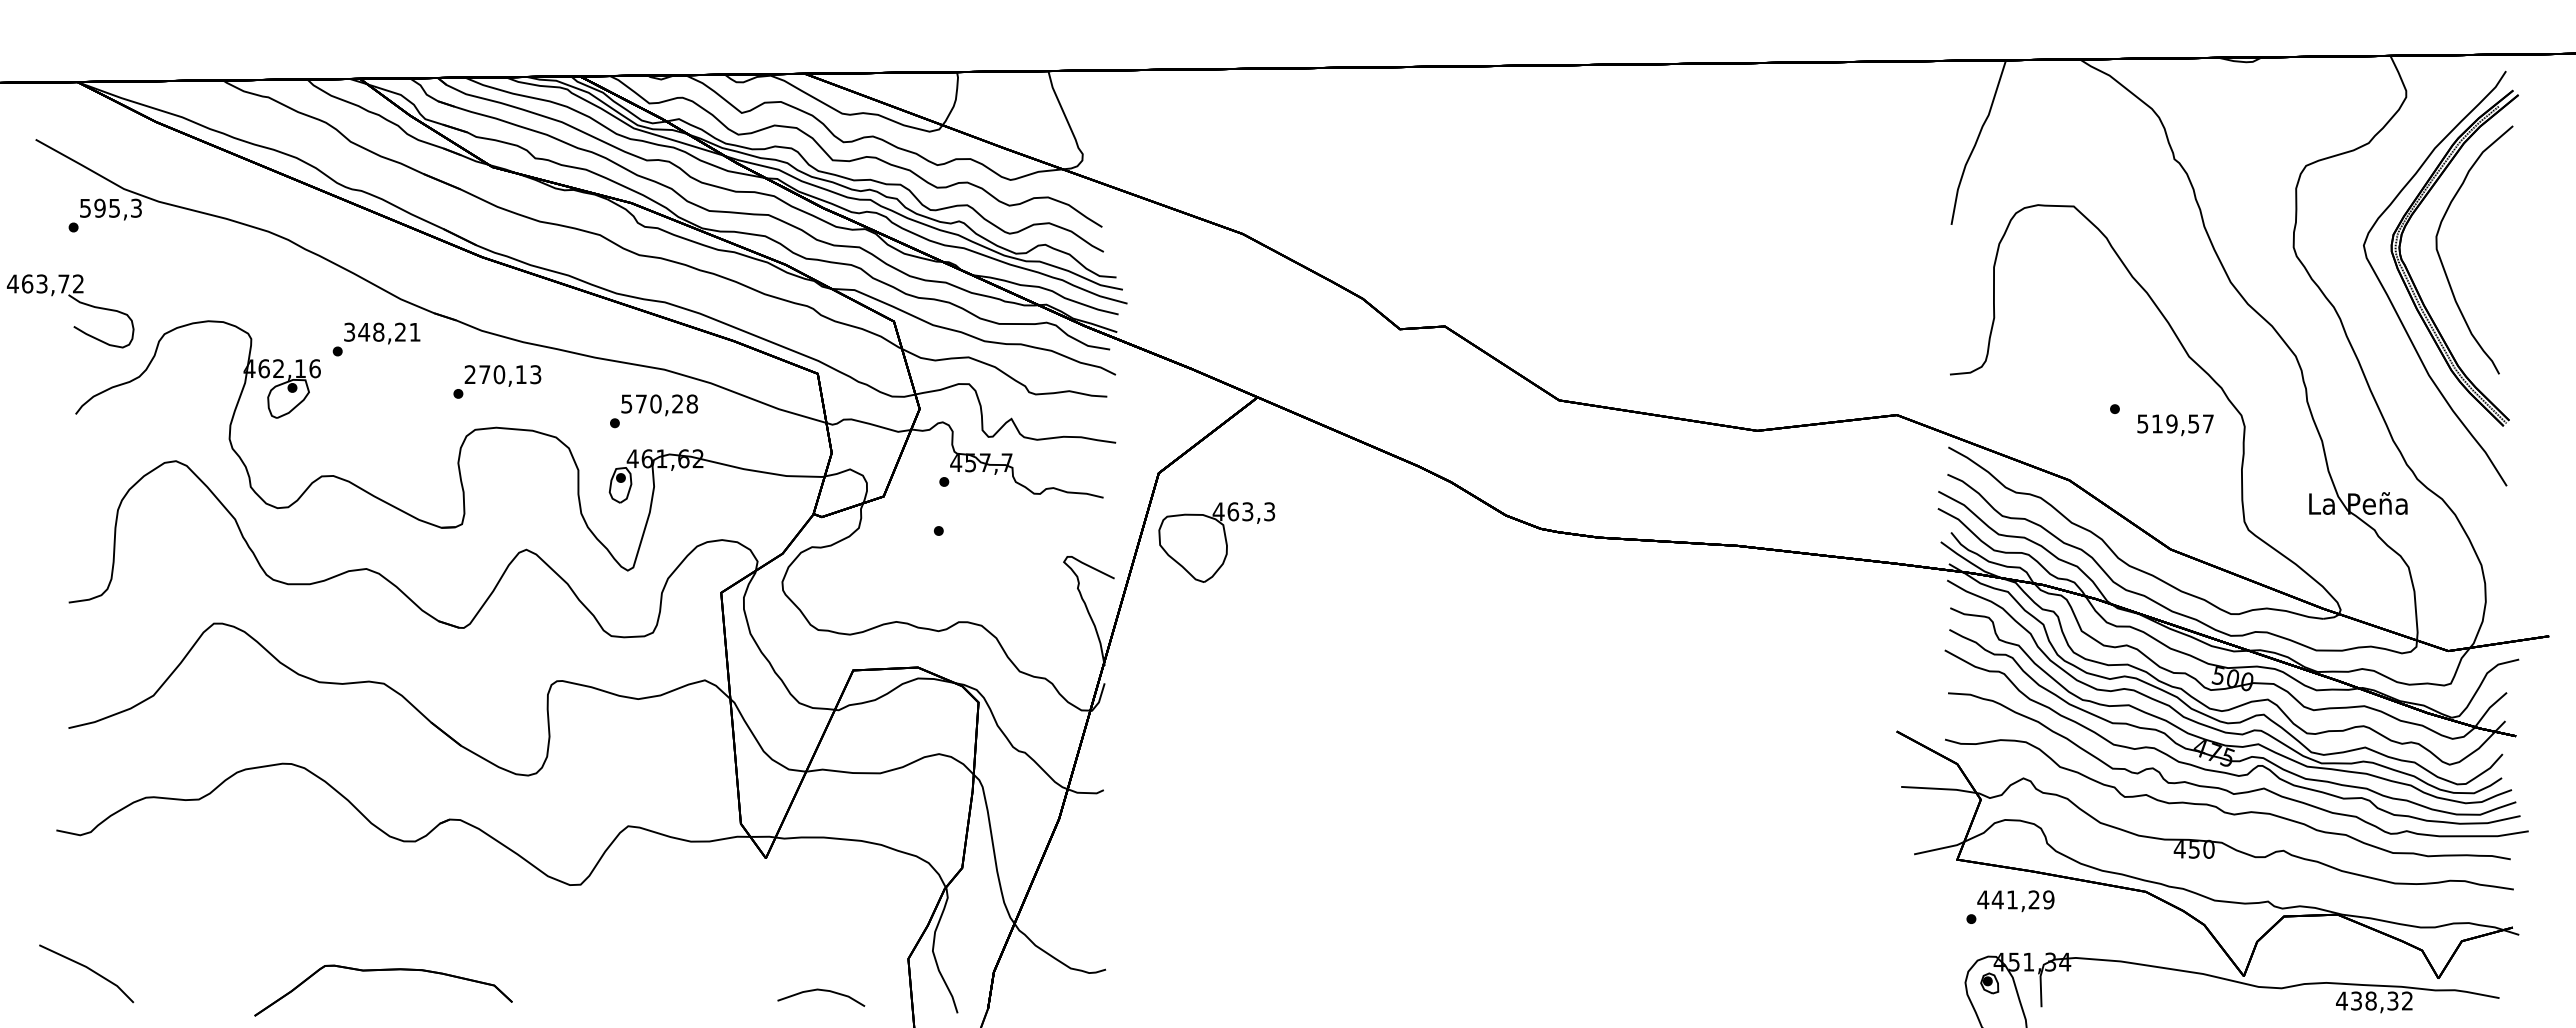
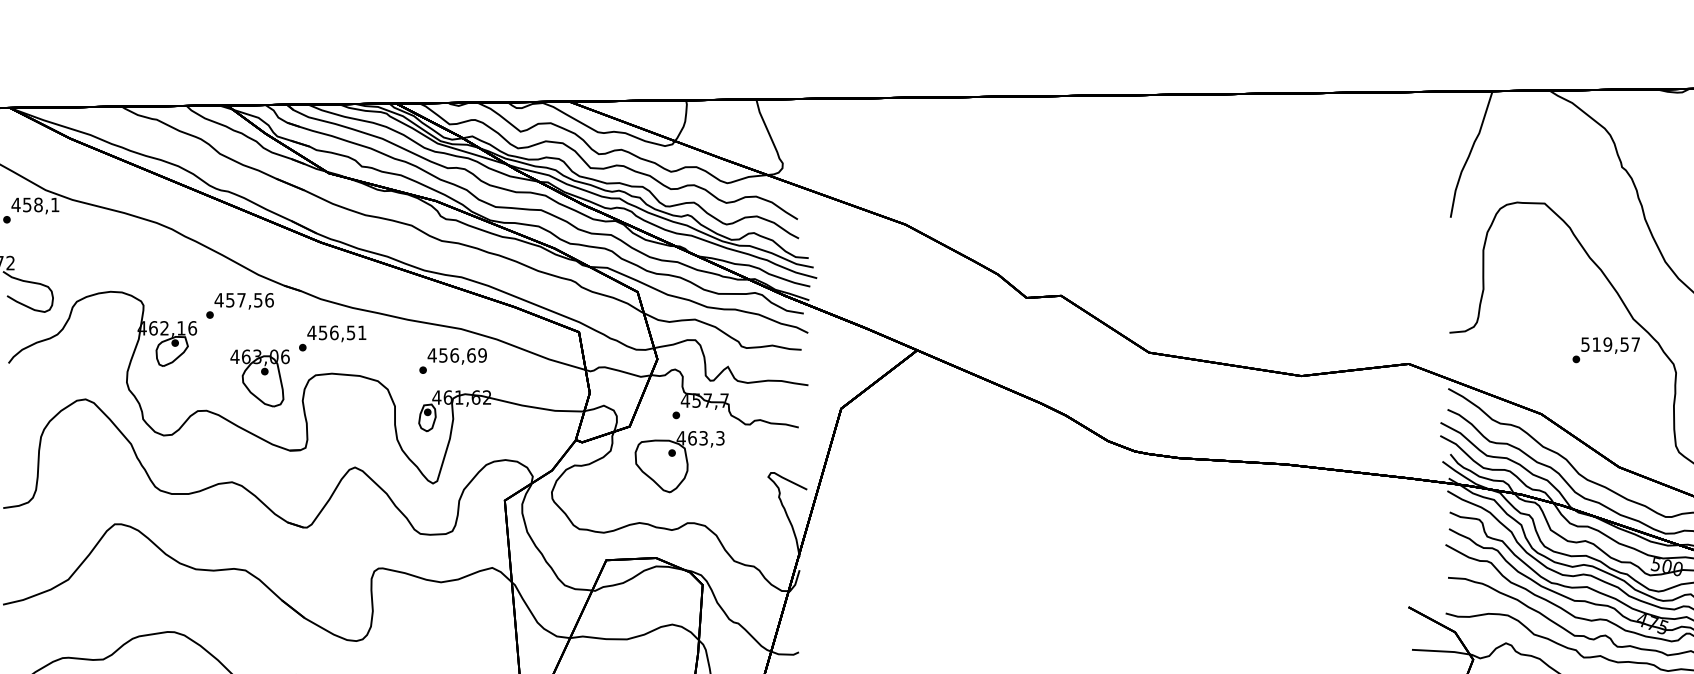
text: (110, 207) -> (35, 204), 595,3 -> 458,1
text: (381, 331) -> (243, 299), 348,21 -> 457,56
text: (502, 374) -> (336, 332), 270,13 -> 456,51
text: (658, 403) -> (456, 355), 570,28 -> 456,69
text: (2175, 425) -> (1610, 345), moved
part: (402, 433) -> (259, 378), added
part: (1216, 542) -> (679, 461), moved

